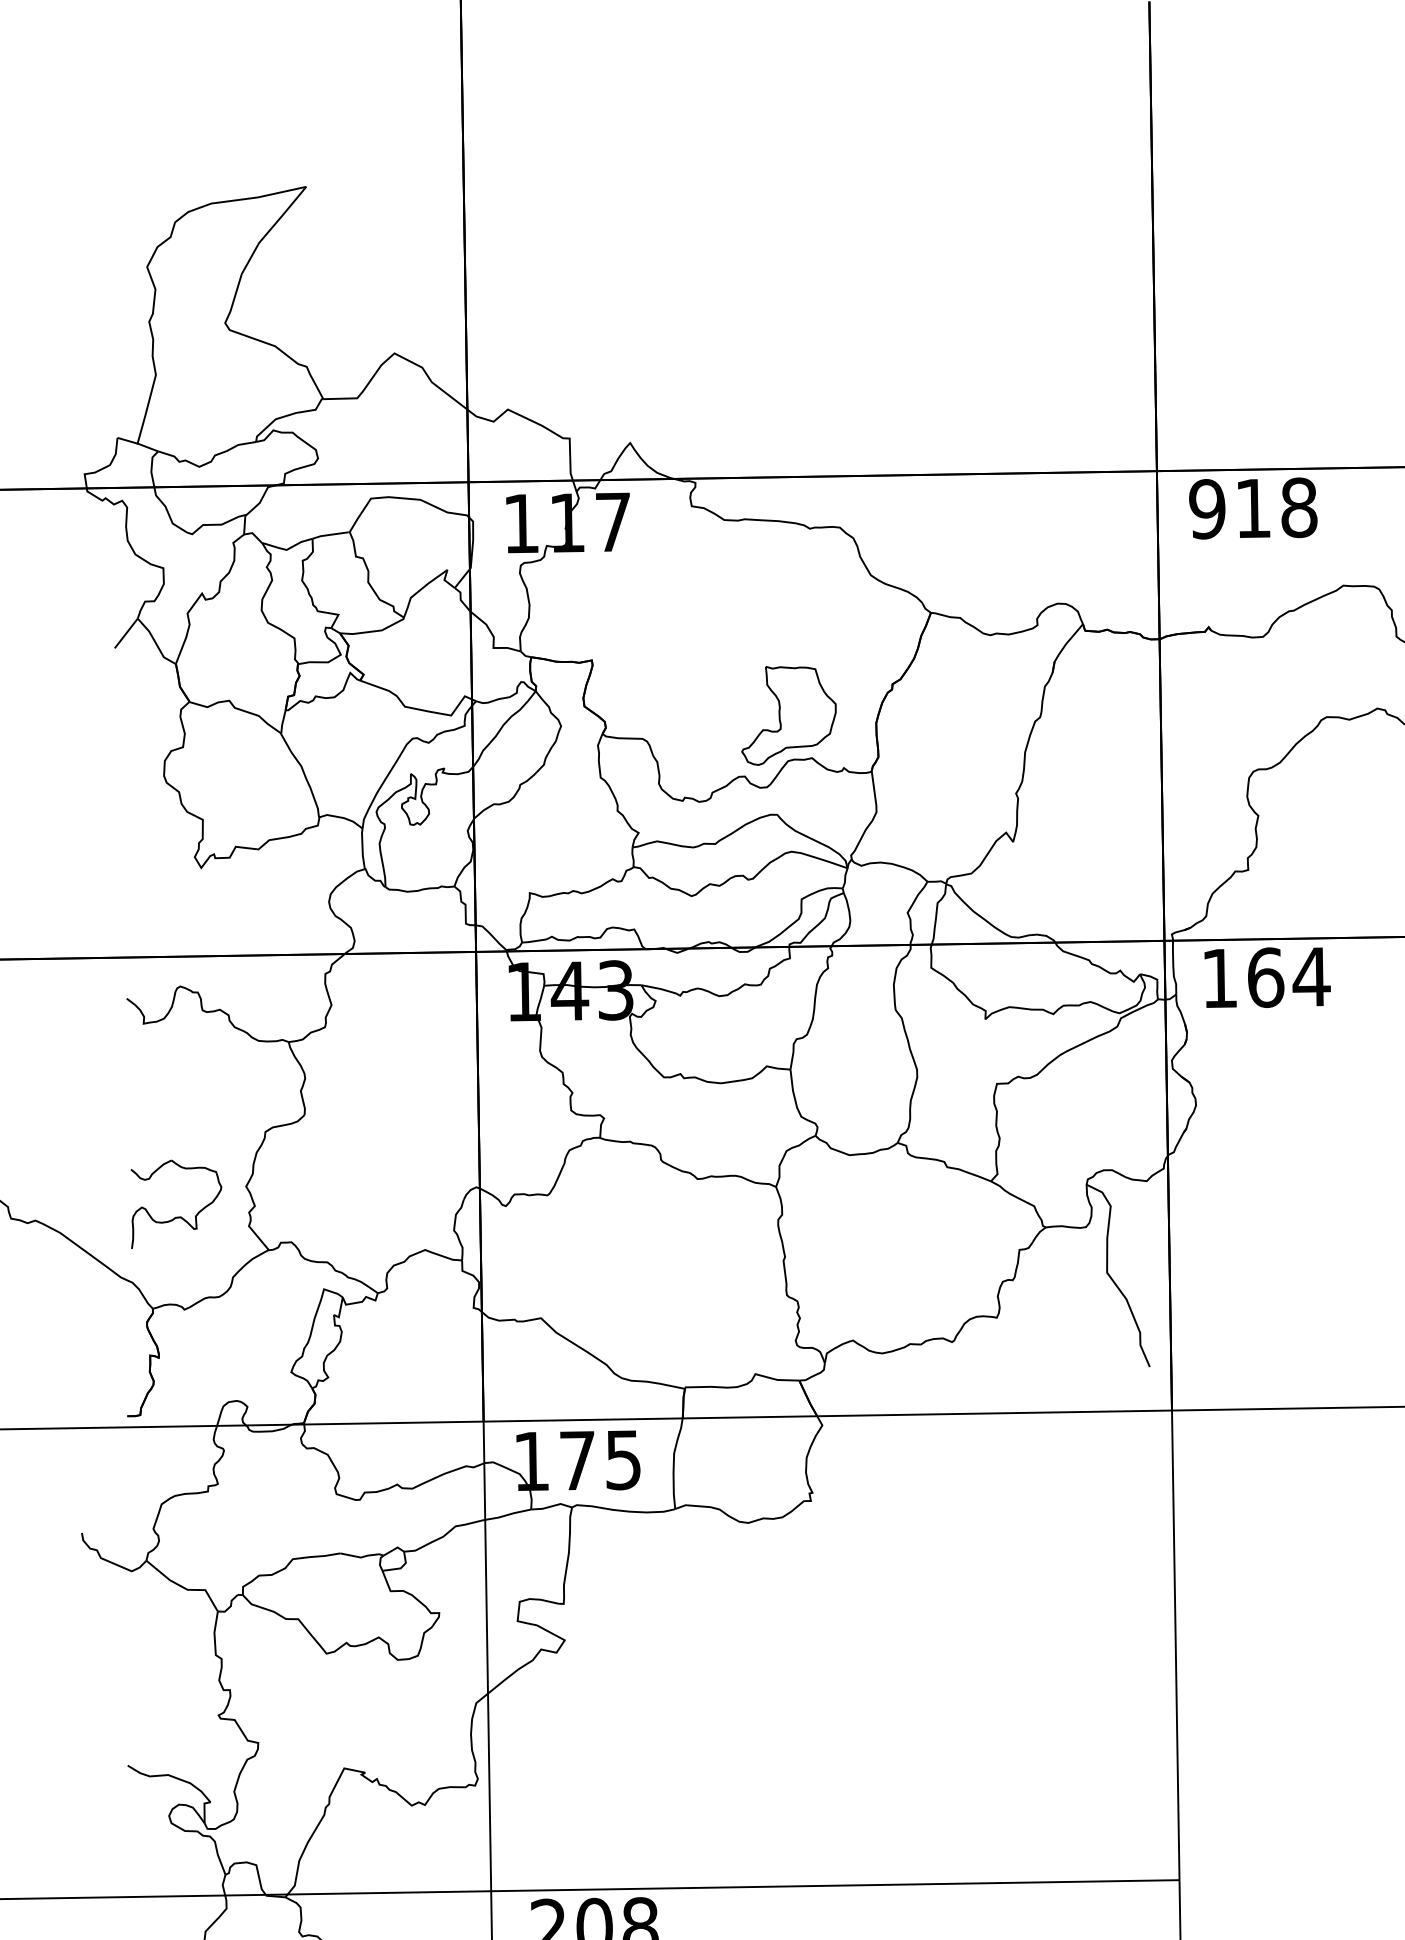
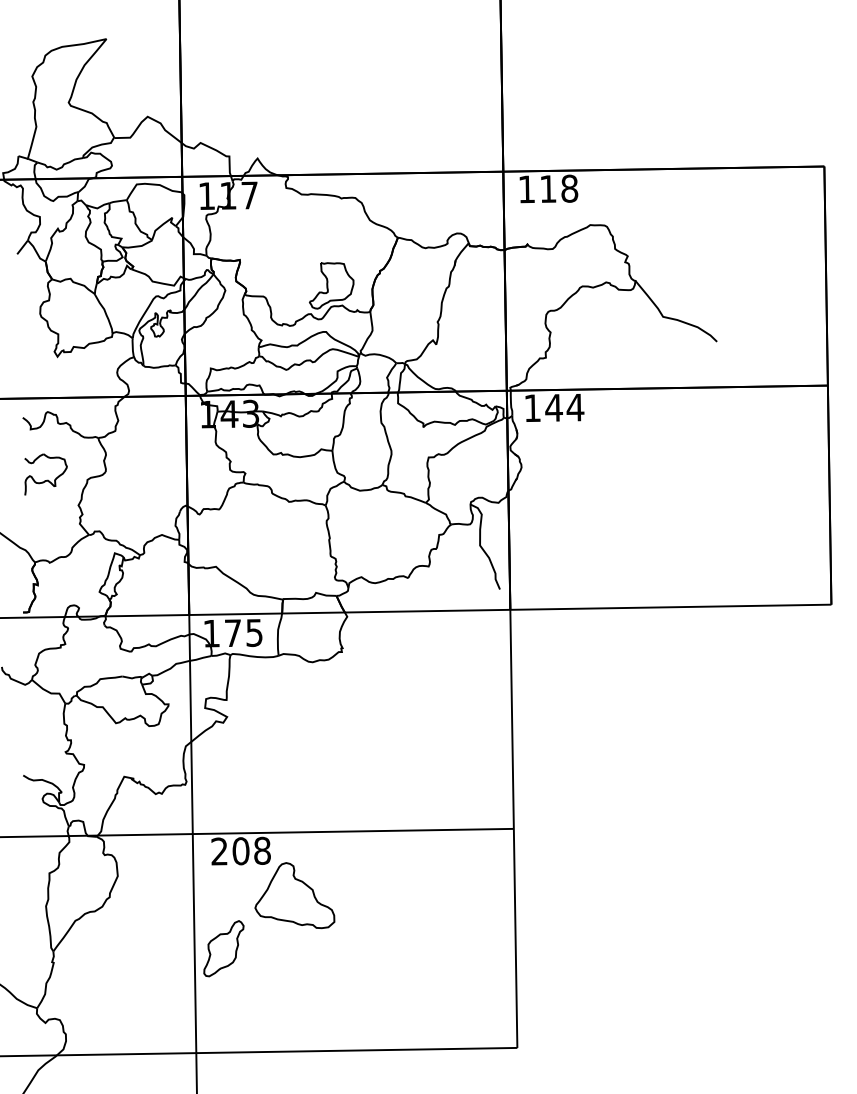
text: (1206, 509) -> (526, 189), 918 -> 118
text: (1264, 976) -> (553, 407), 164 -> 144
part: (175, 1203) -> (45, 474), moved

